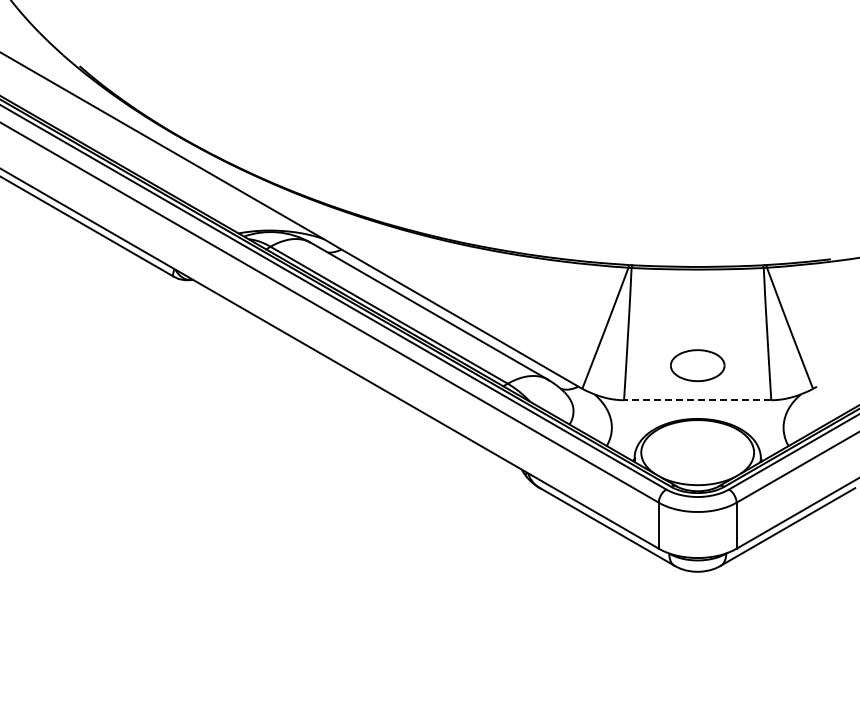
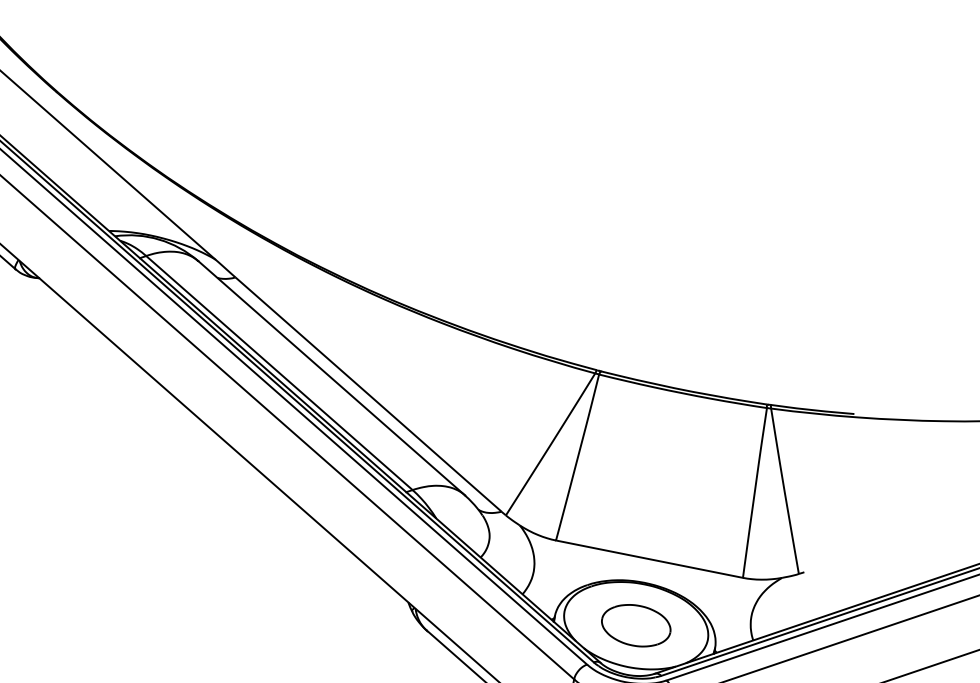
part: (697, 365) -> (636, 625), moved
line: (697, 400) -> (649, 559), dashed -> solid

